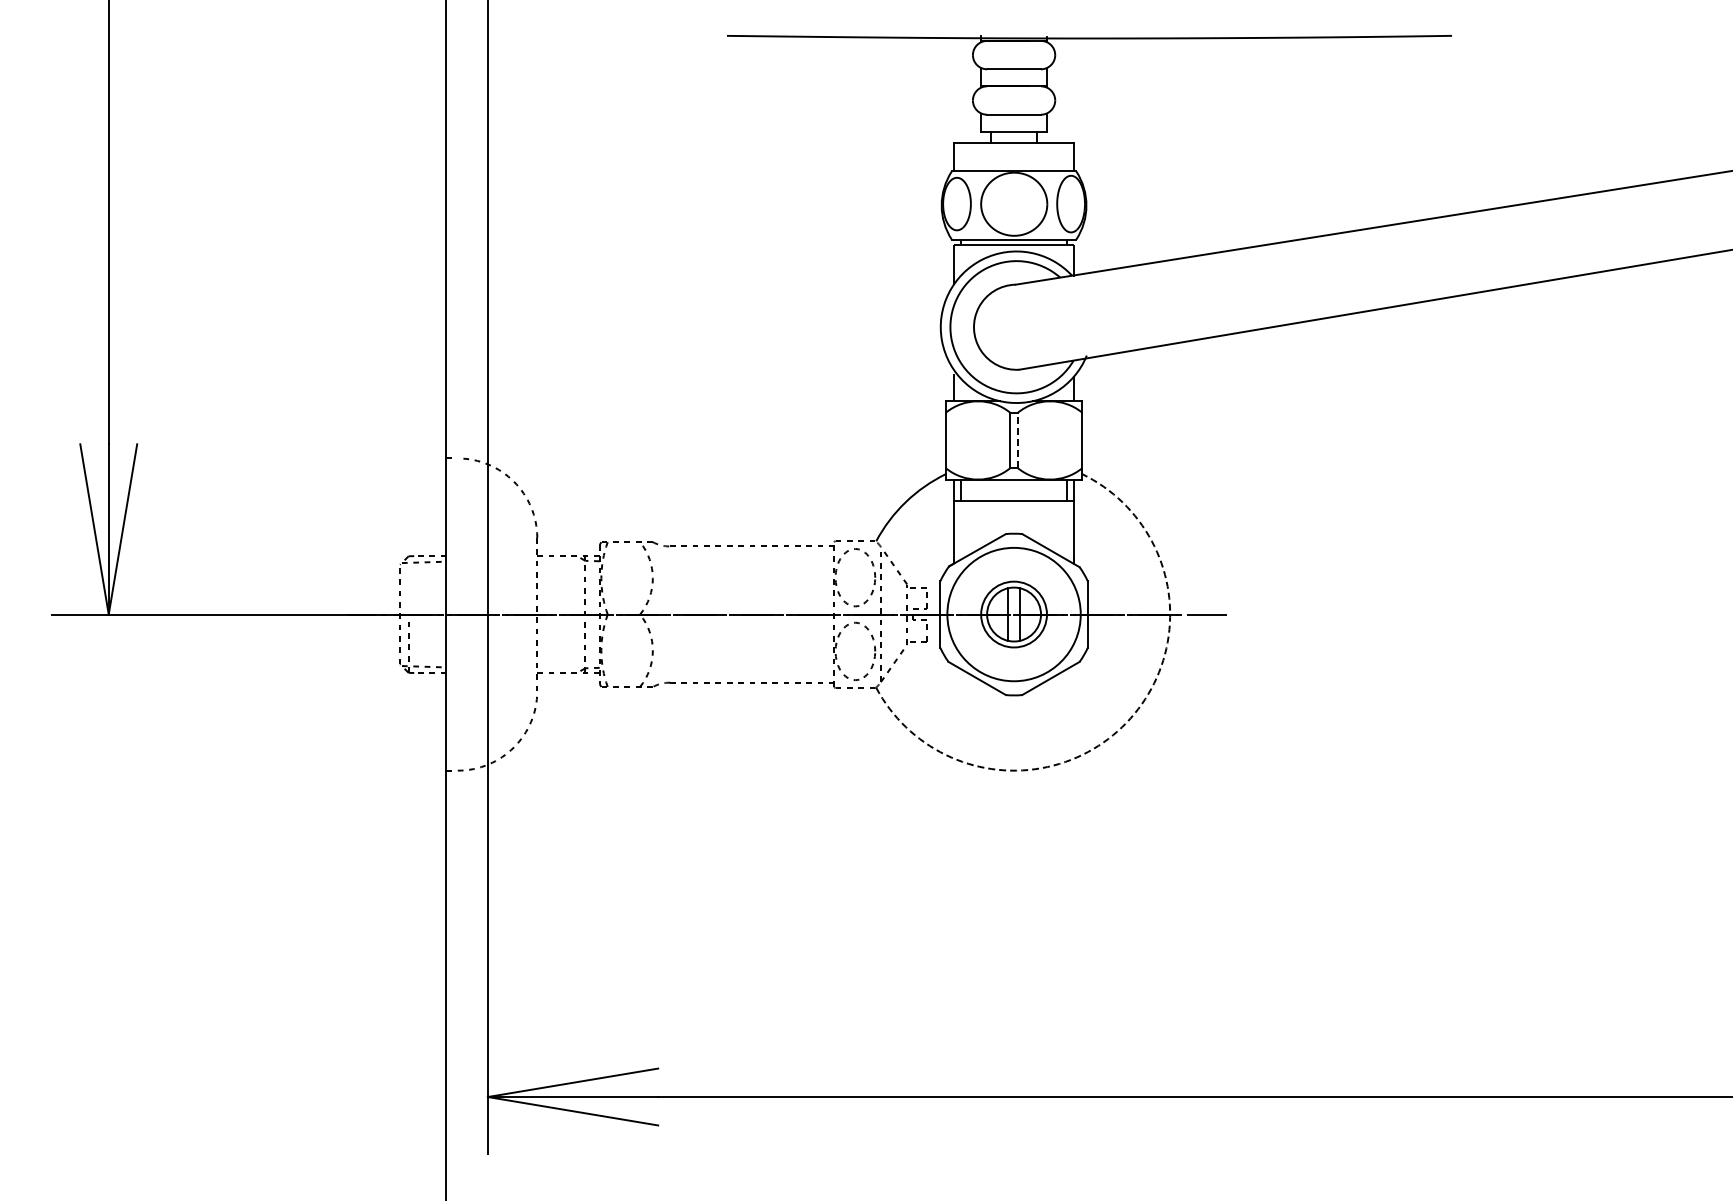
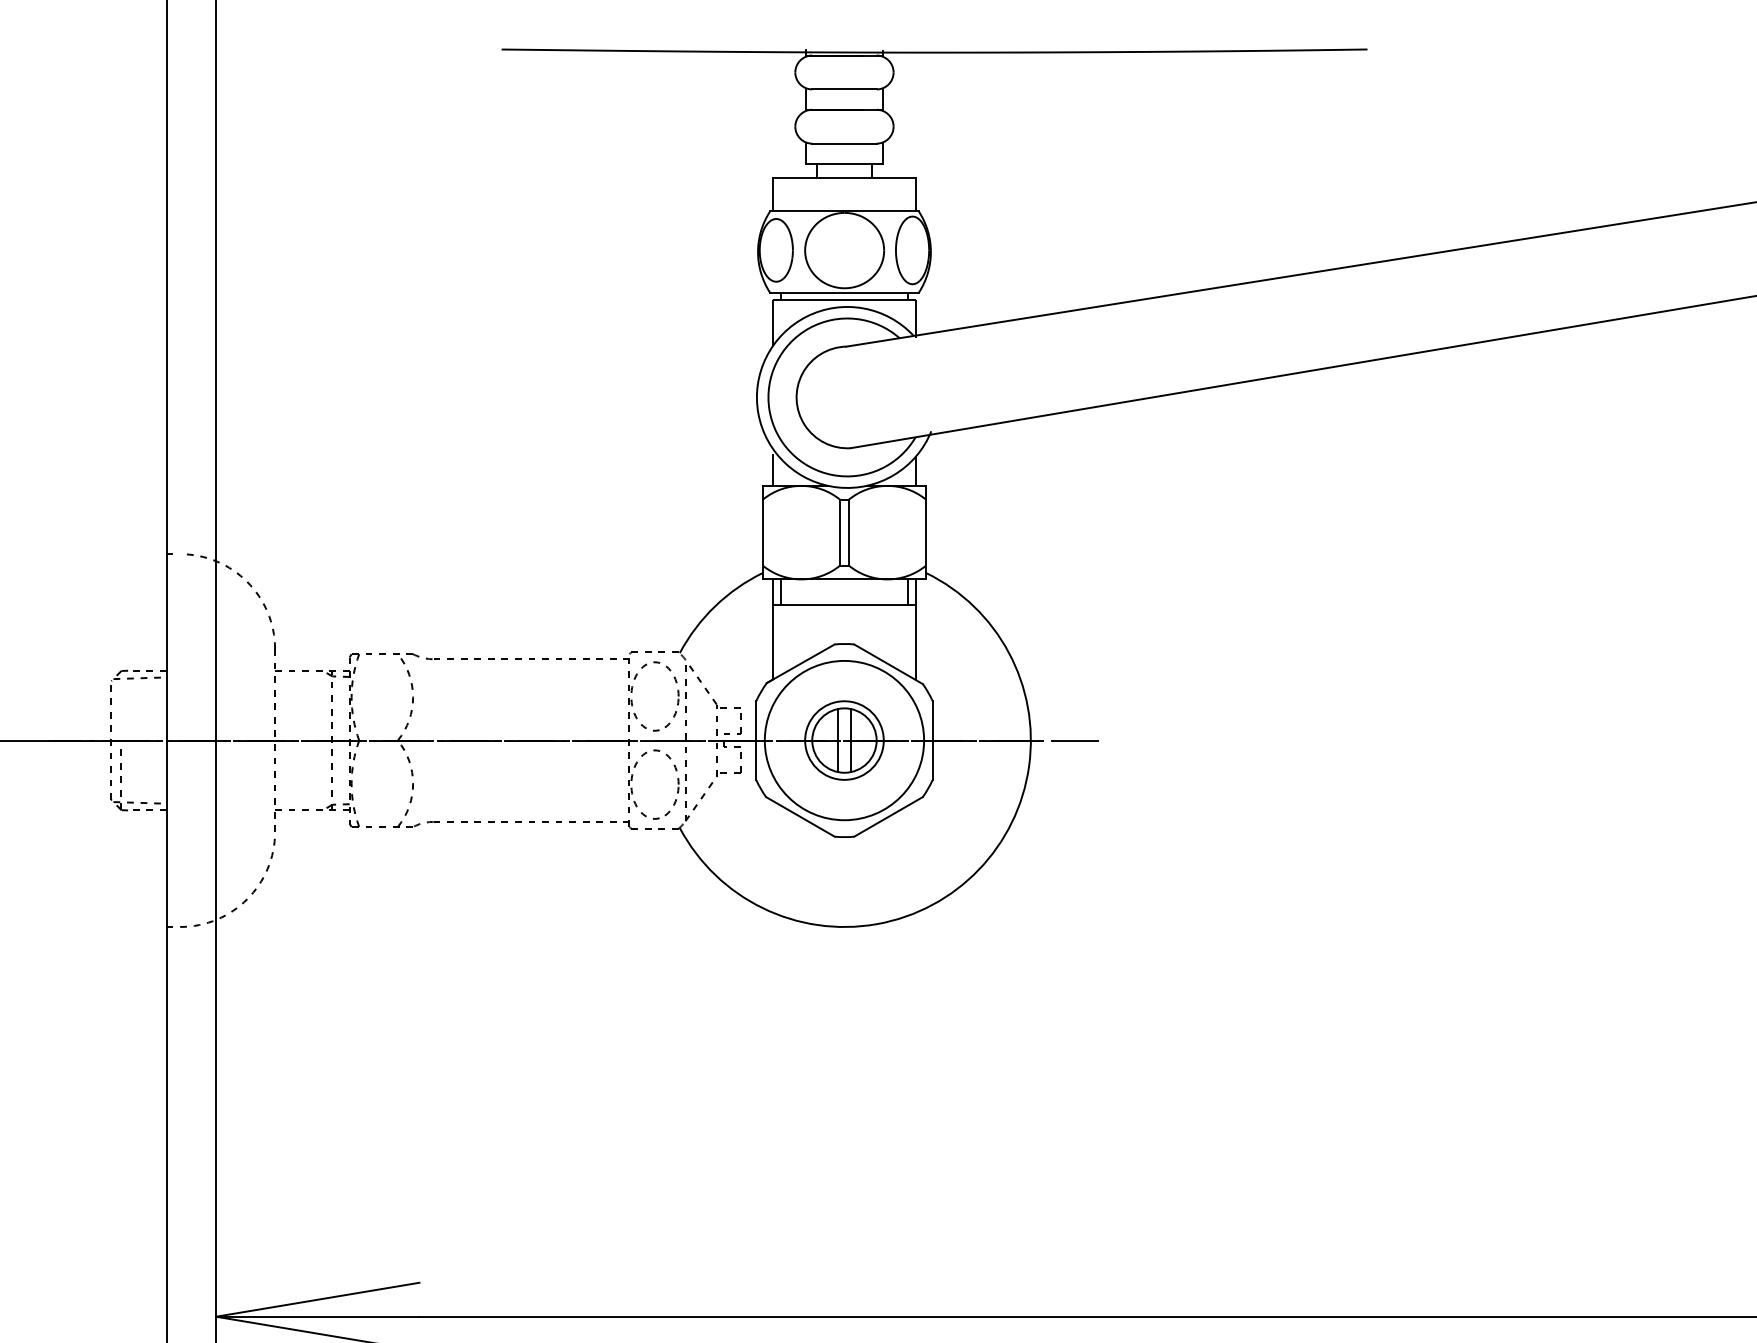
line: (1017, 440) -> (848, 532), dashed -> solid
arc: (1126, 722) -> (978, 869), dashed -> solid

